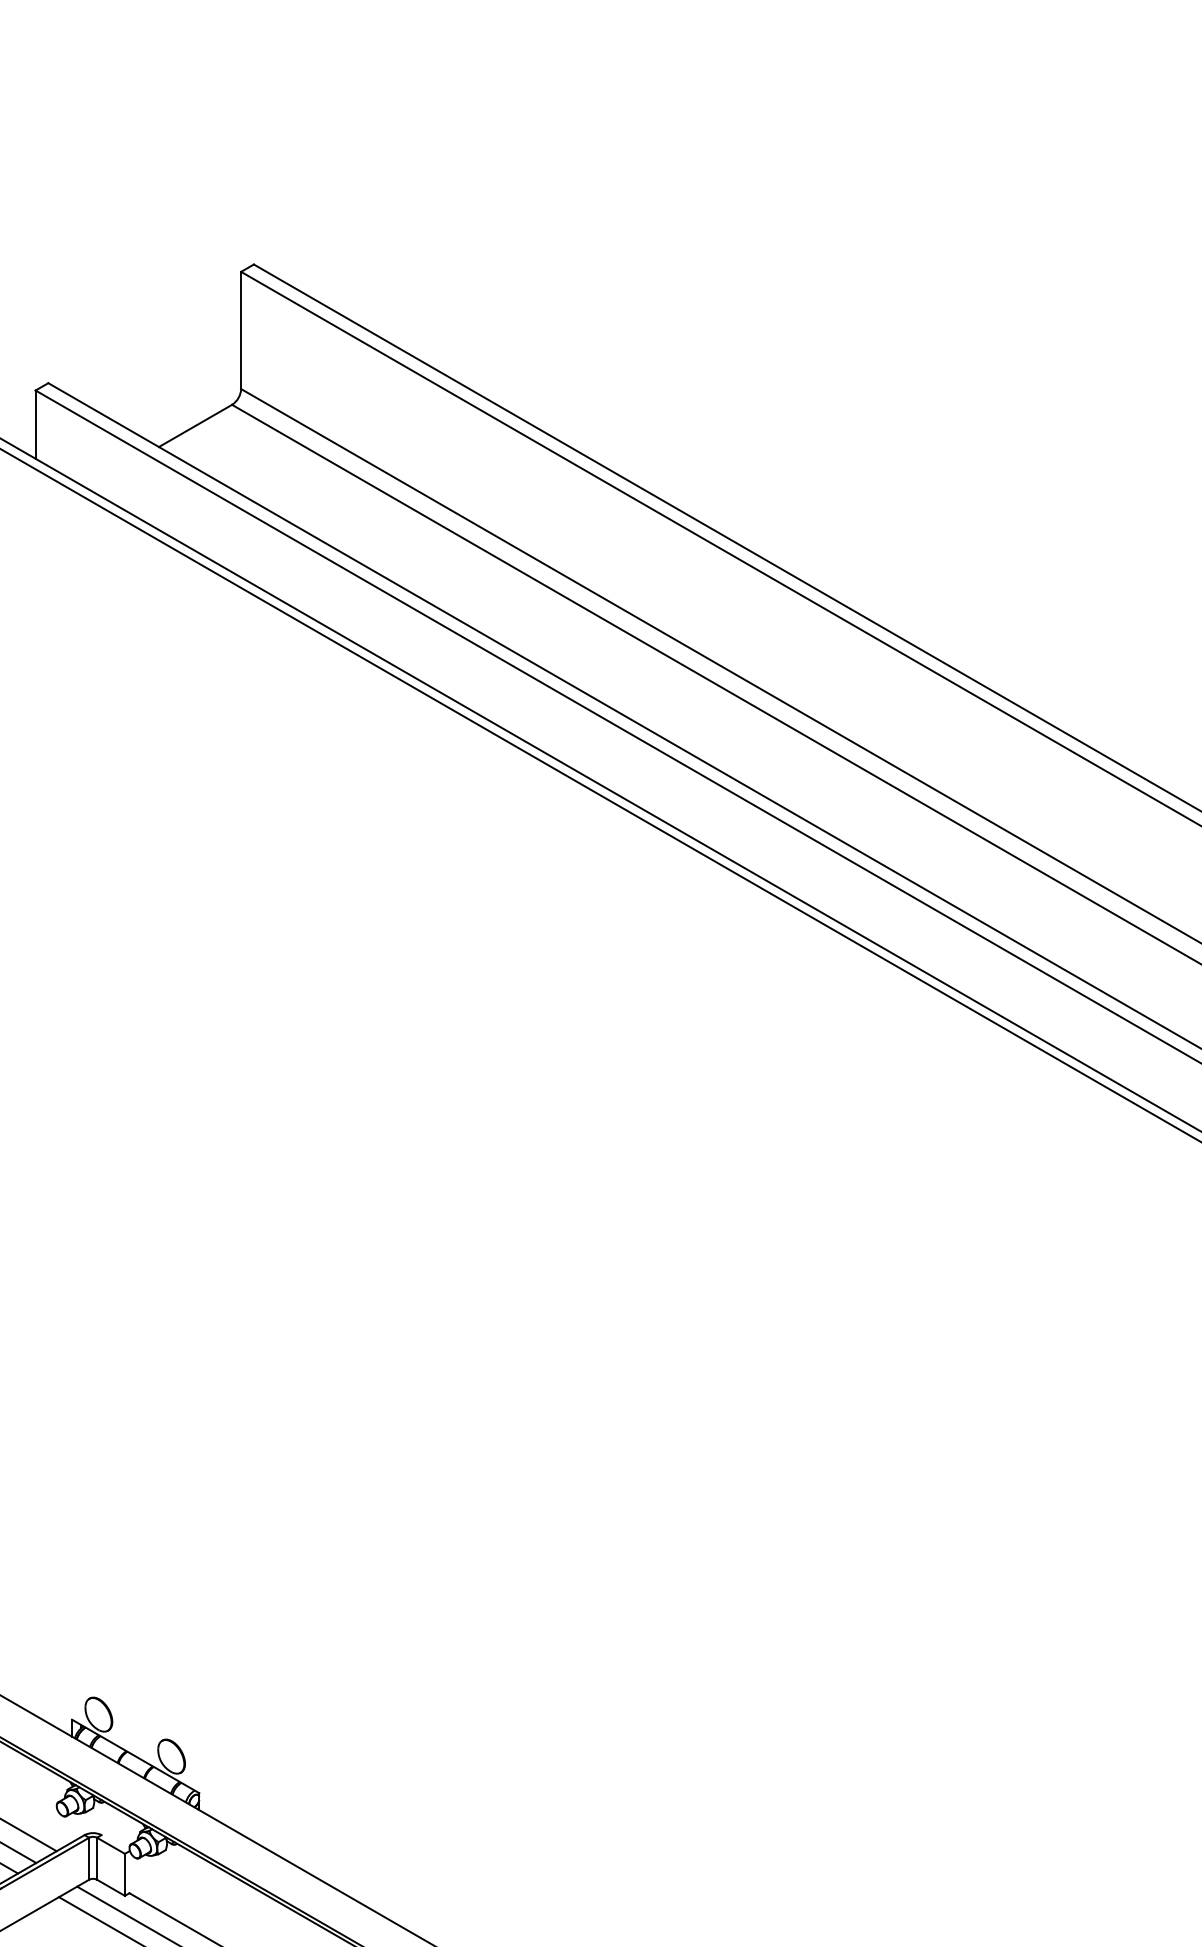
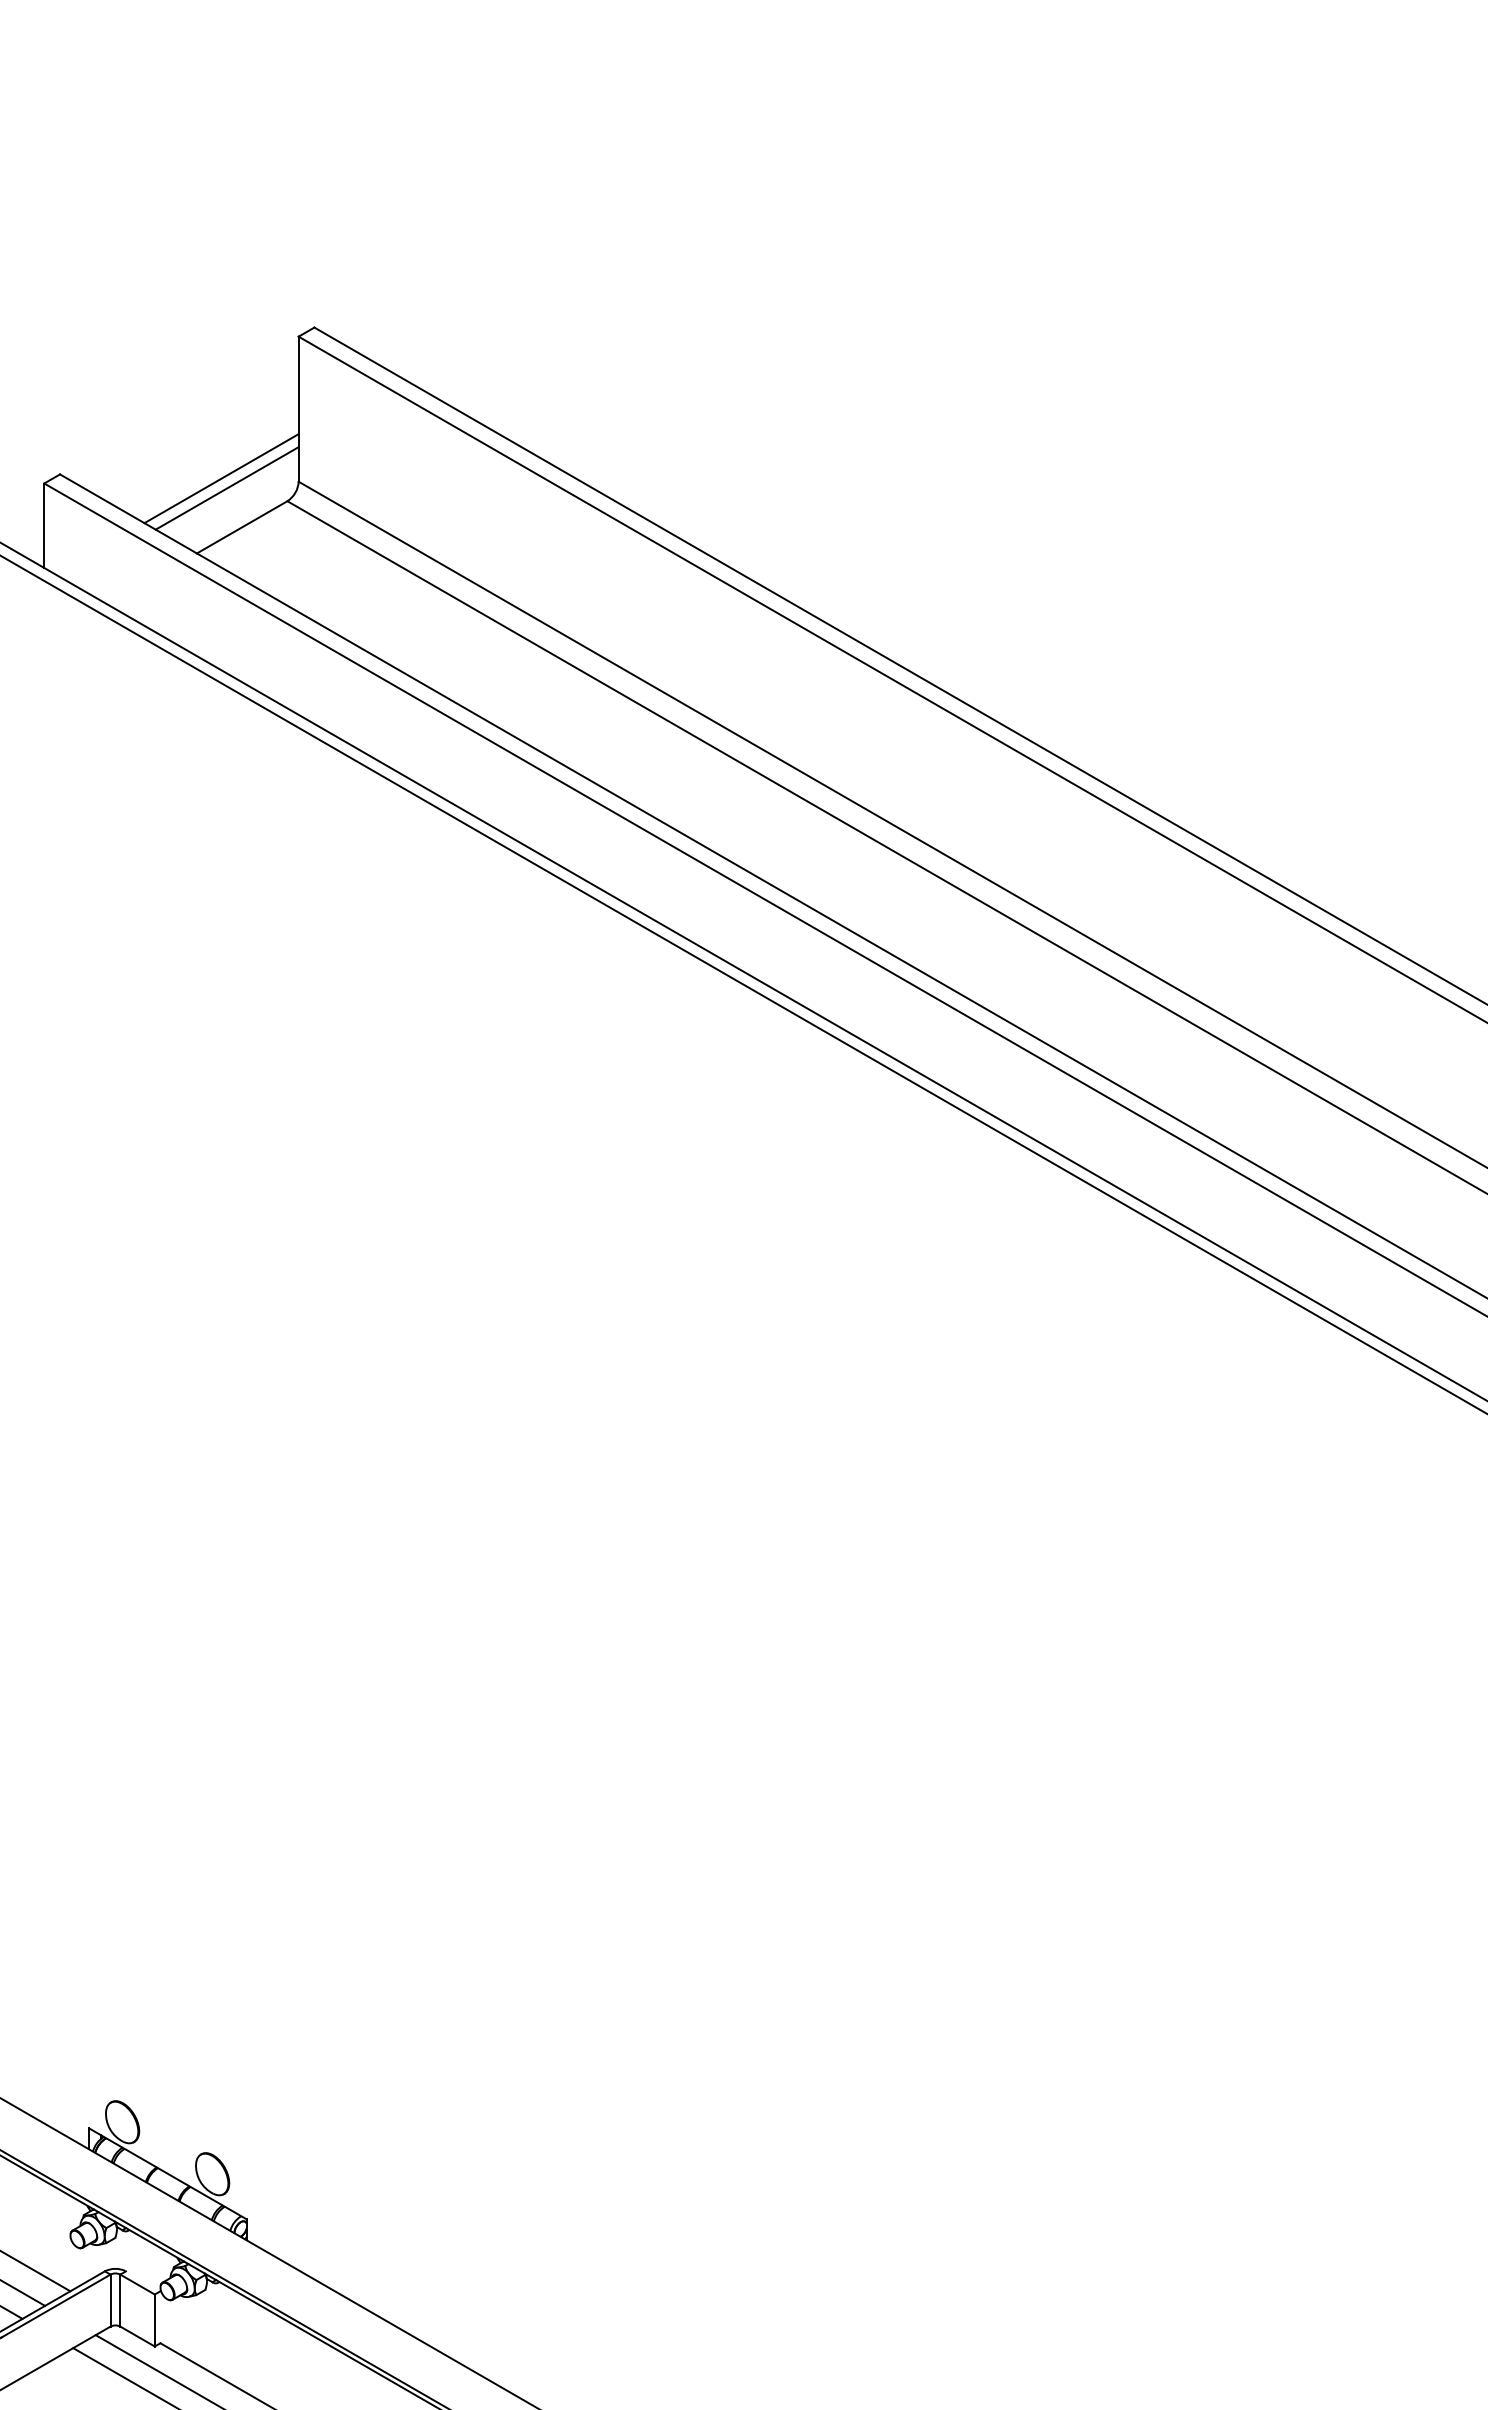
line: (178, 386) -> (221, 478), added
line: (183, 394) -> (227, 488), added

